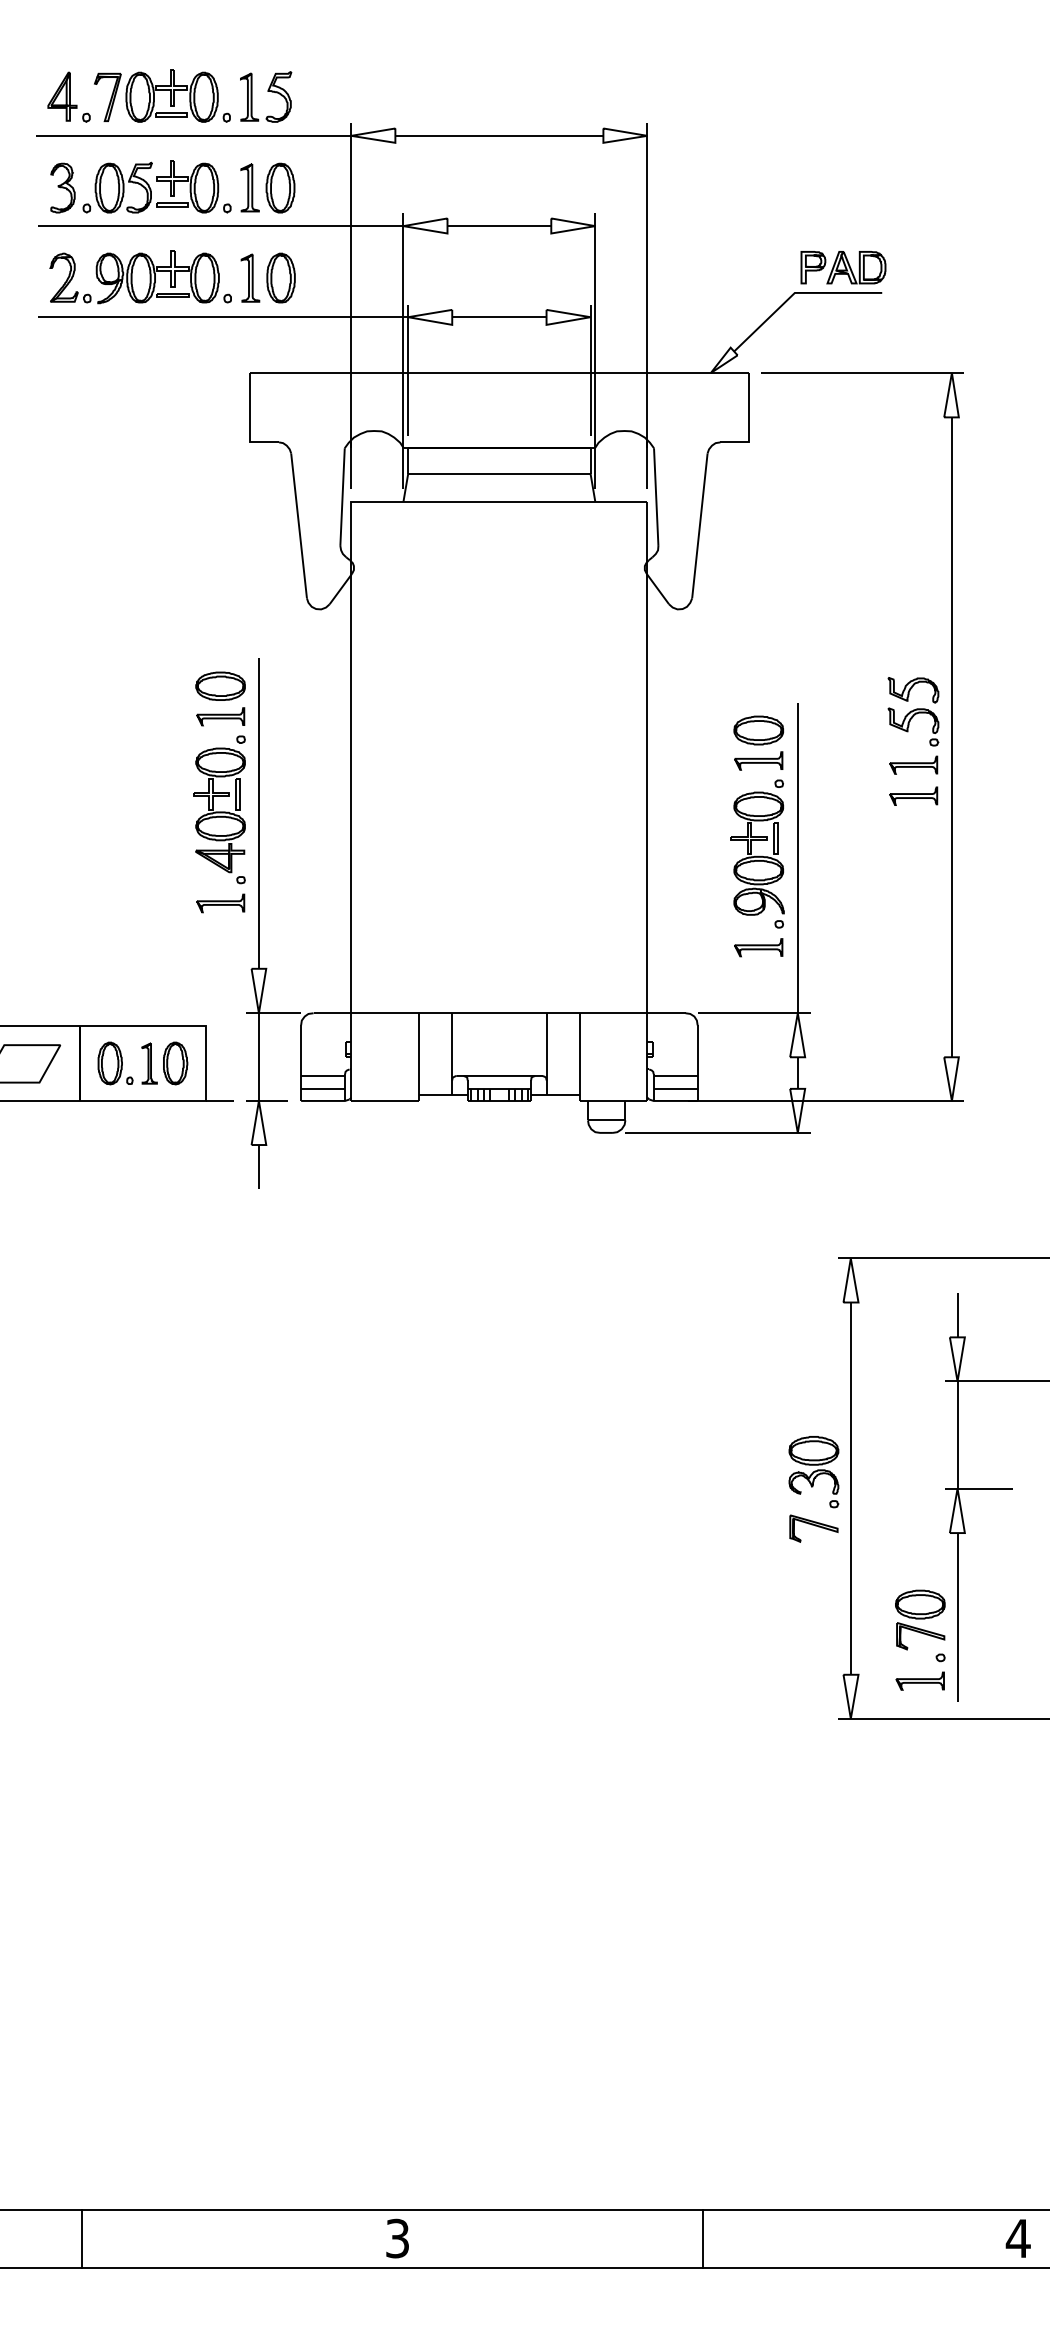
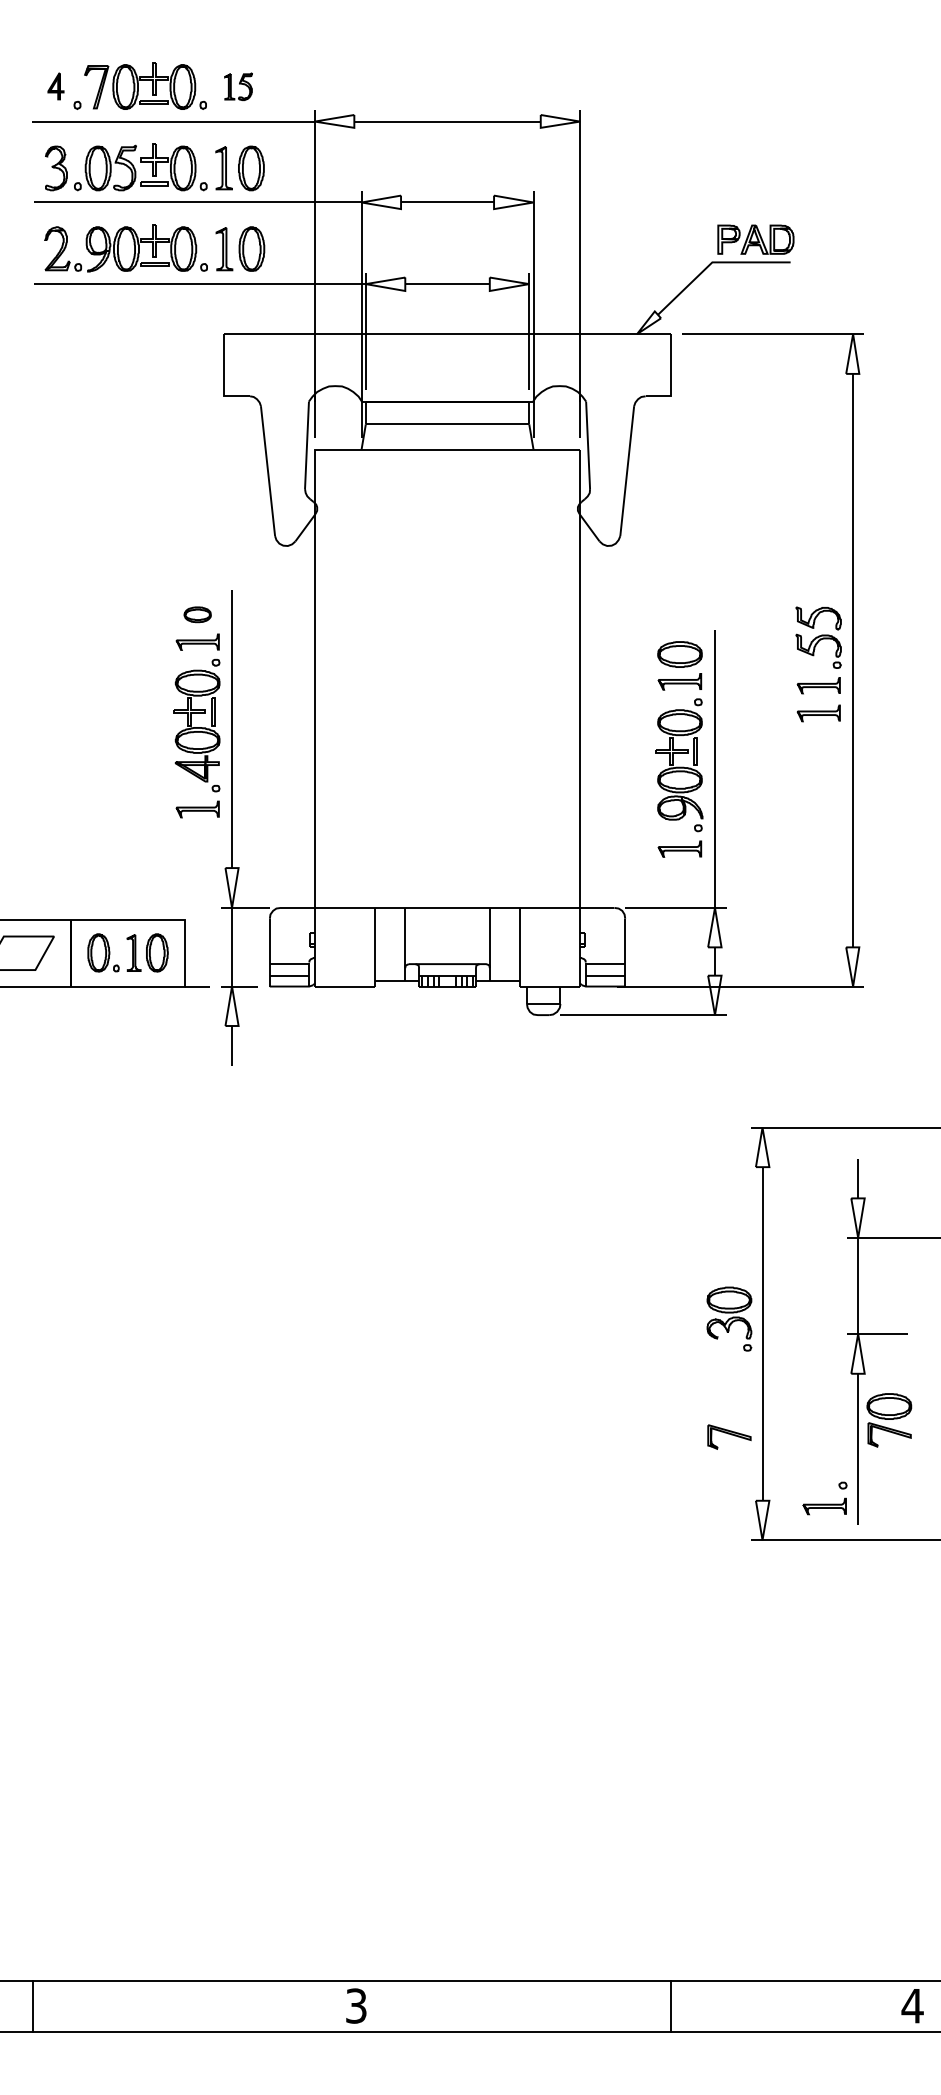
part: (62, 96) -> (56, 86), size x0.6
part: (266, 96) -> (238, 86), size x0.6
part: (220, 685) -> (197, 614), size x0.6
part: (813, 1528) -> (729, 1436), moved
part: (920, 1619) -> (889, 1419), moved
line: (82, 2238) -> (33, 2005), moved
line: (702, 2238) -> (670, 2005), moved

